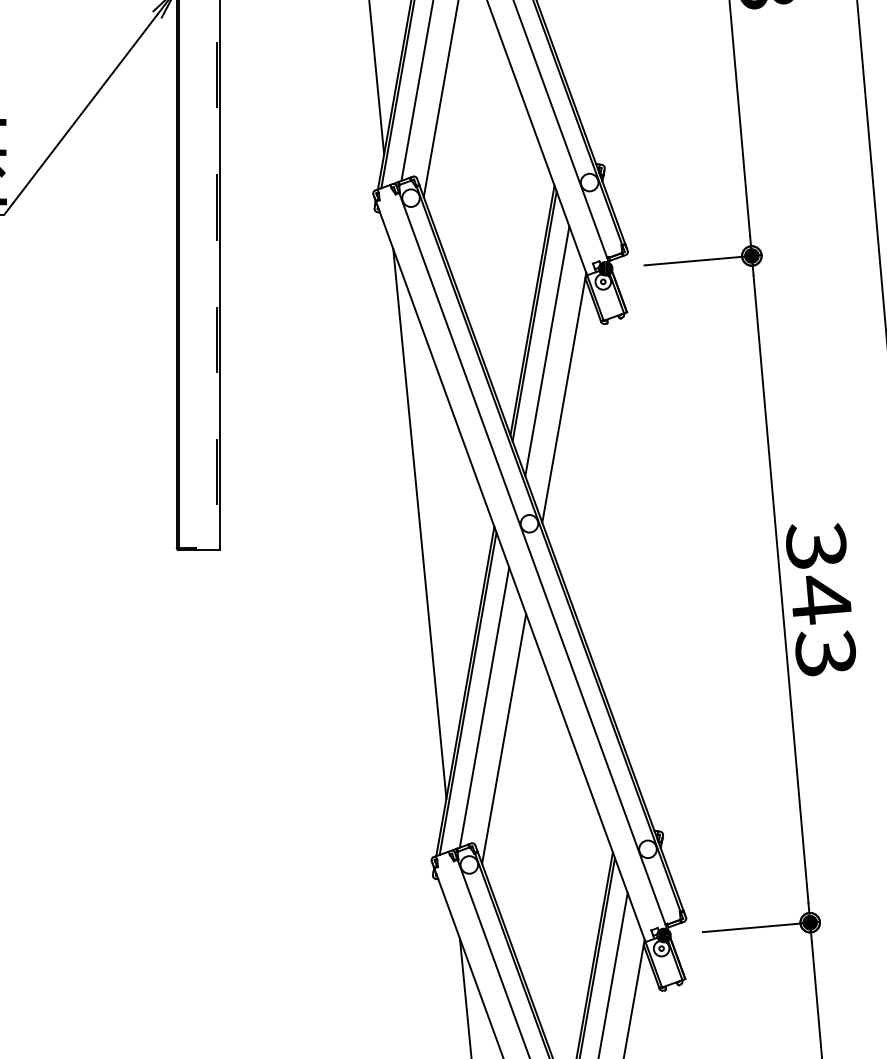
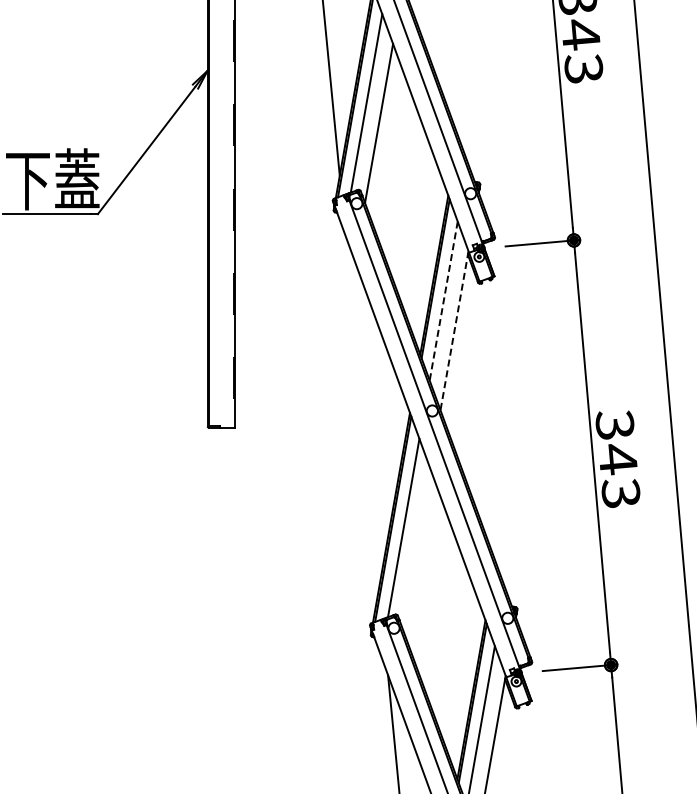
line: (546, 351) -> (443, 301), solid -> dashed
line: (564, 397) -> (454, 330), solid -> dashed
line: (419, 524) -> (362, 411), removed
line: (504, 738) -> (416, 547), removed

